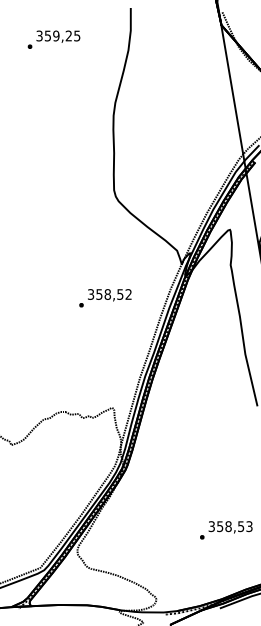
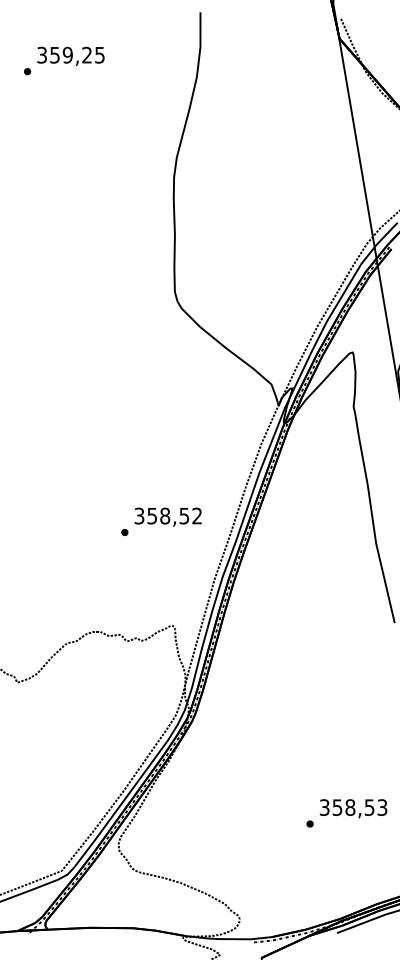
text: (53, 39) -> (63, 60), moved
text: (105, 298) -> (161, 522), moved

